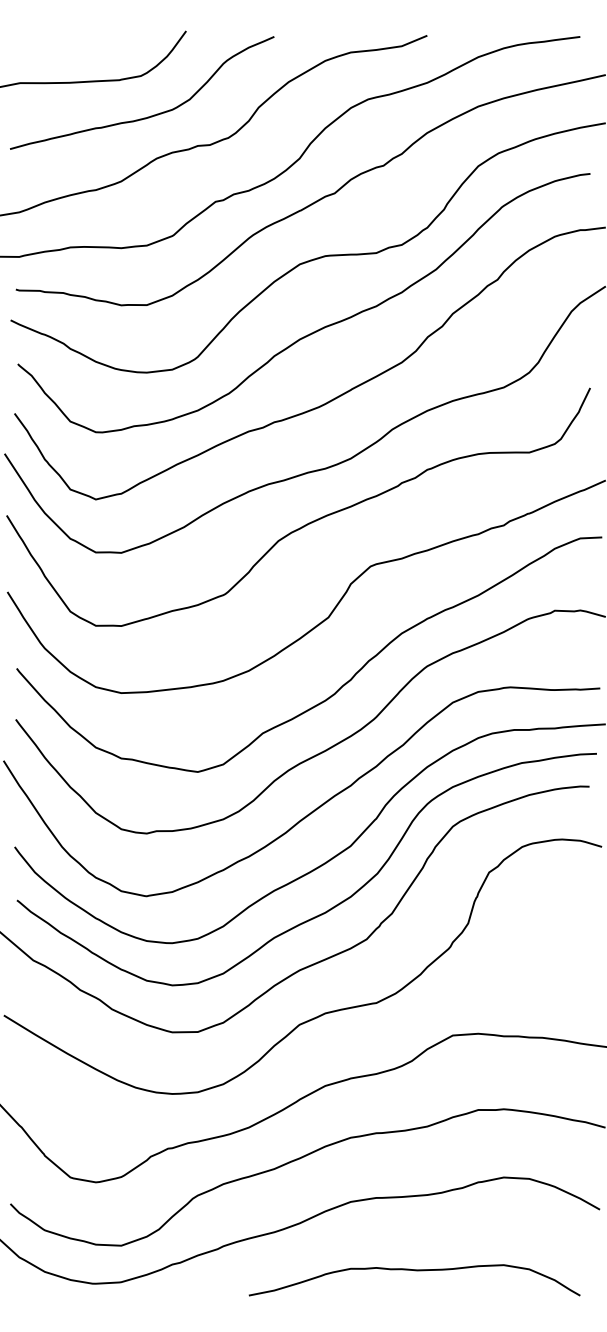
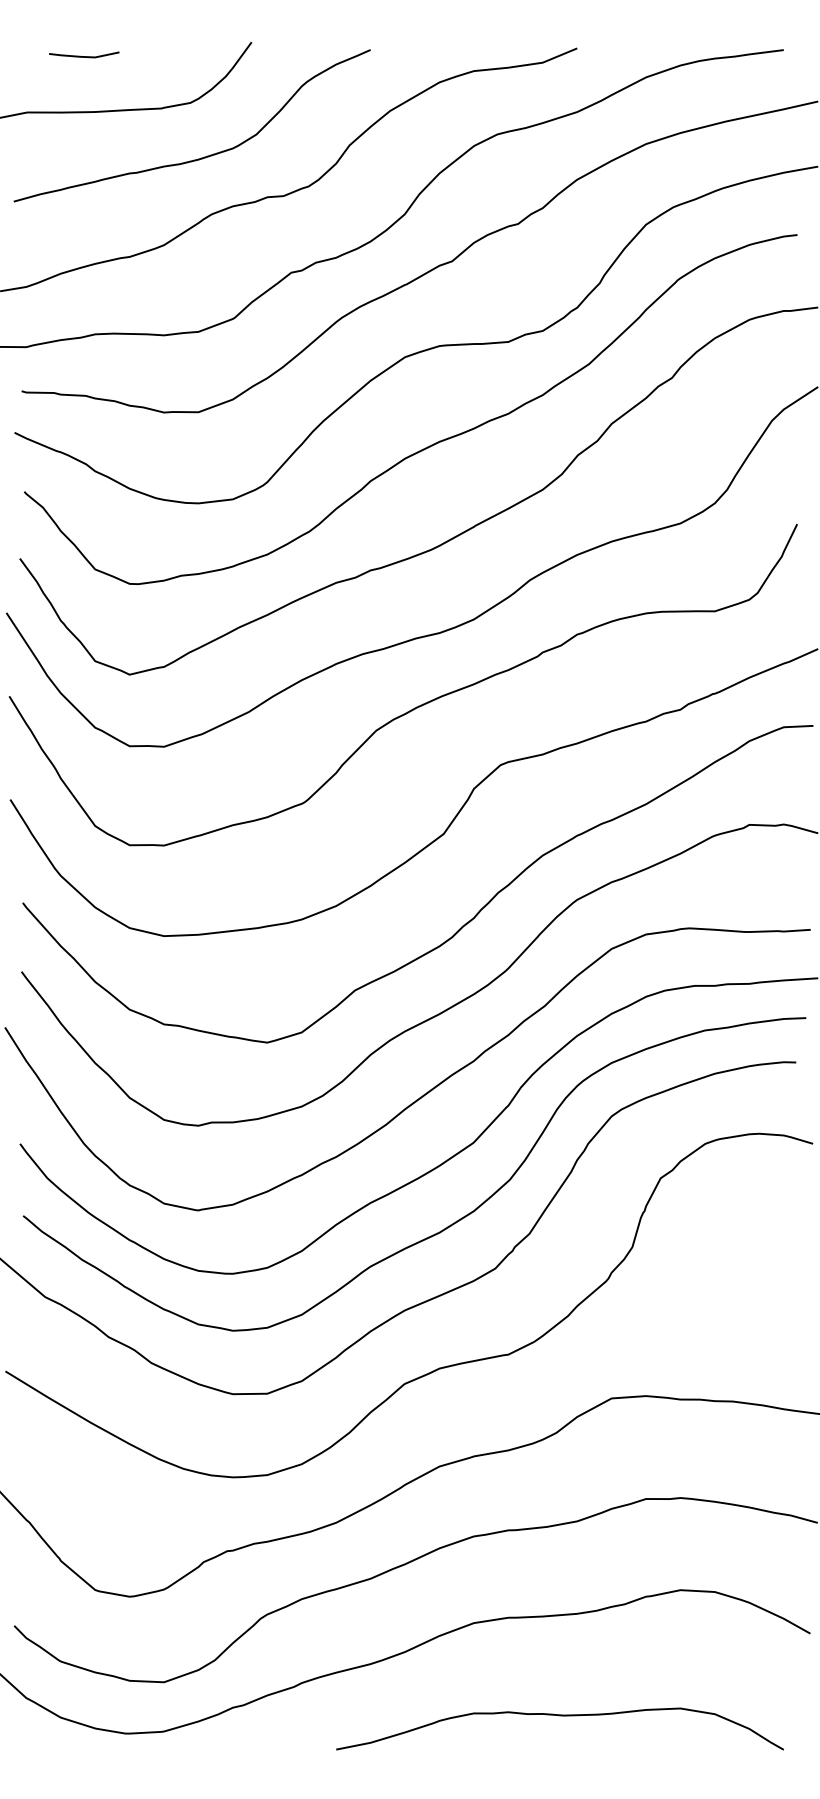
line: (62, 41) -> (84, 56), added

